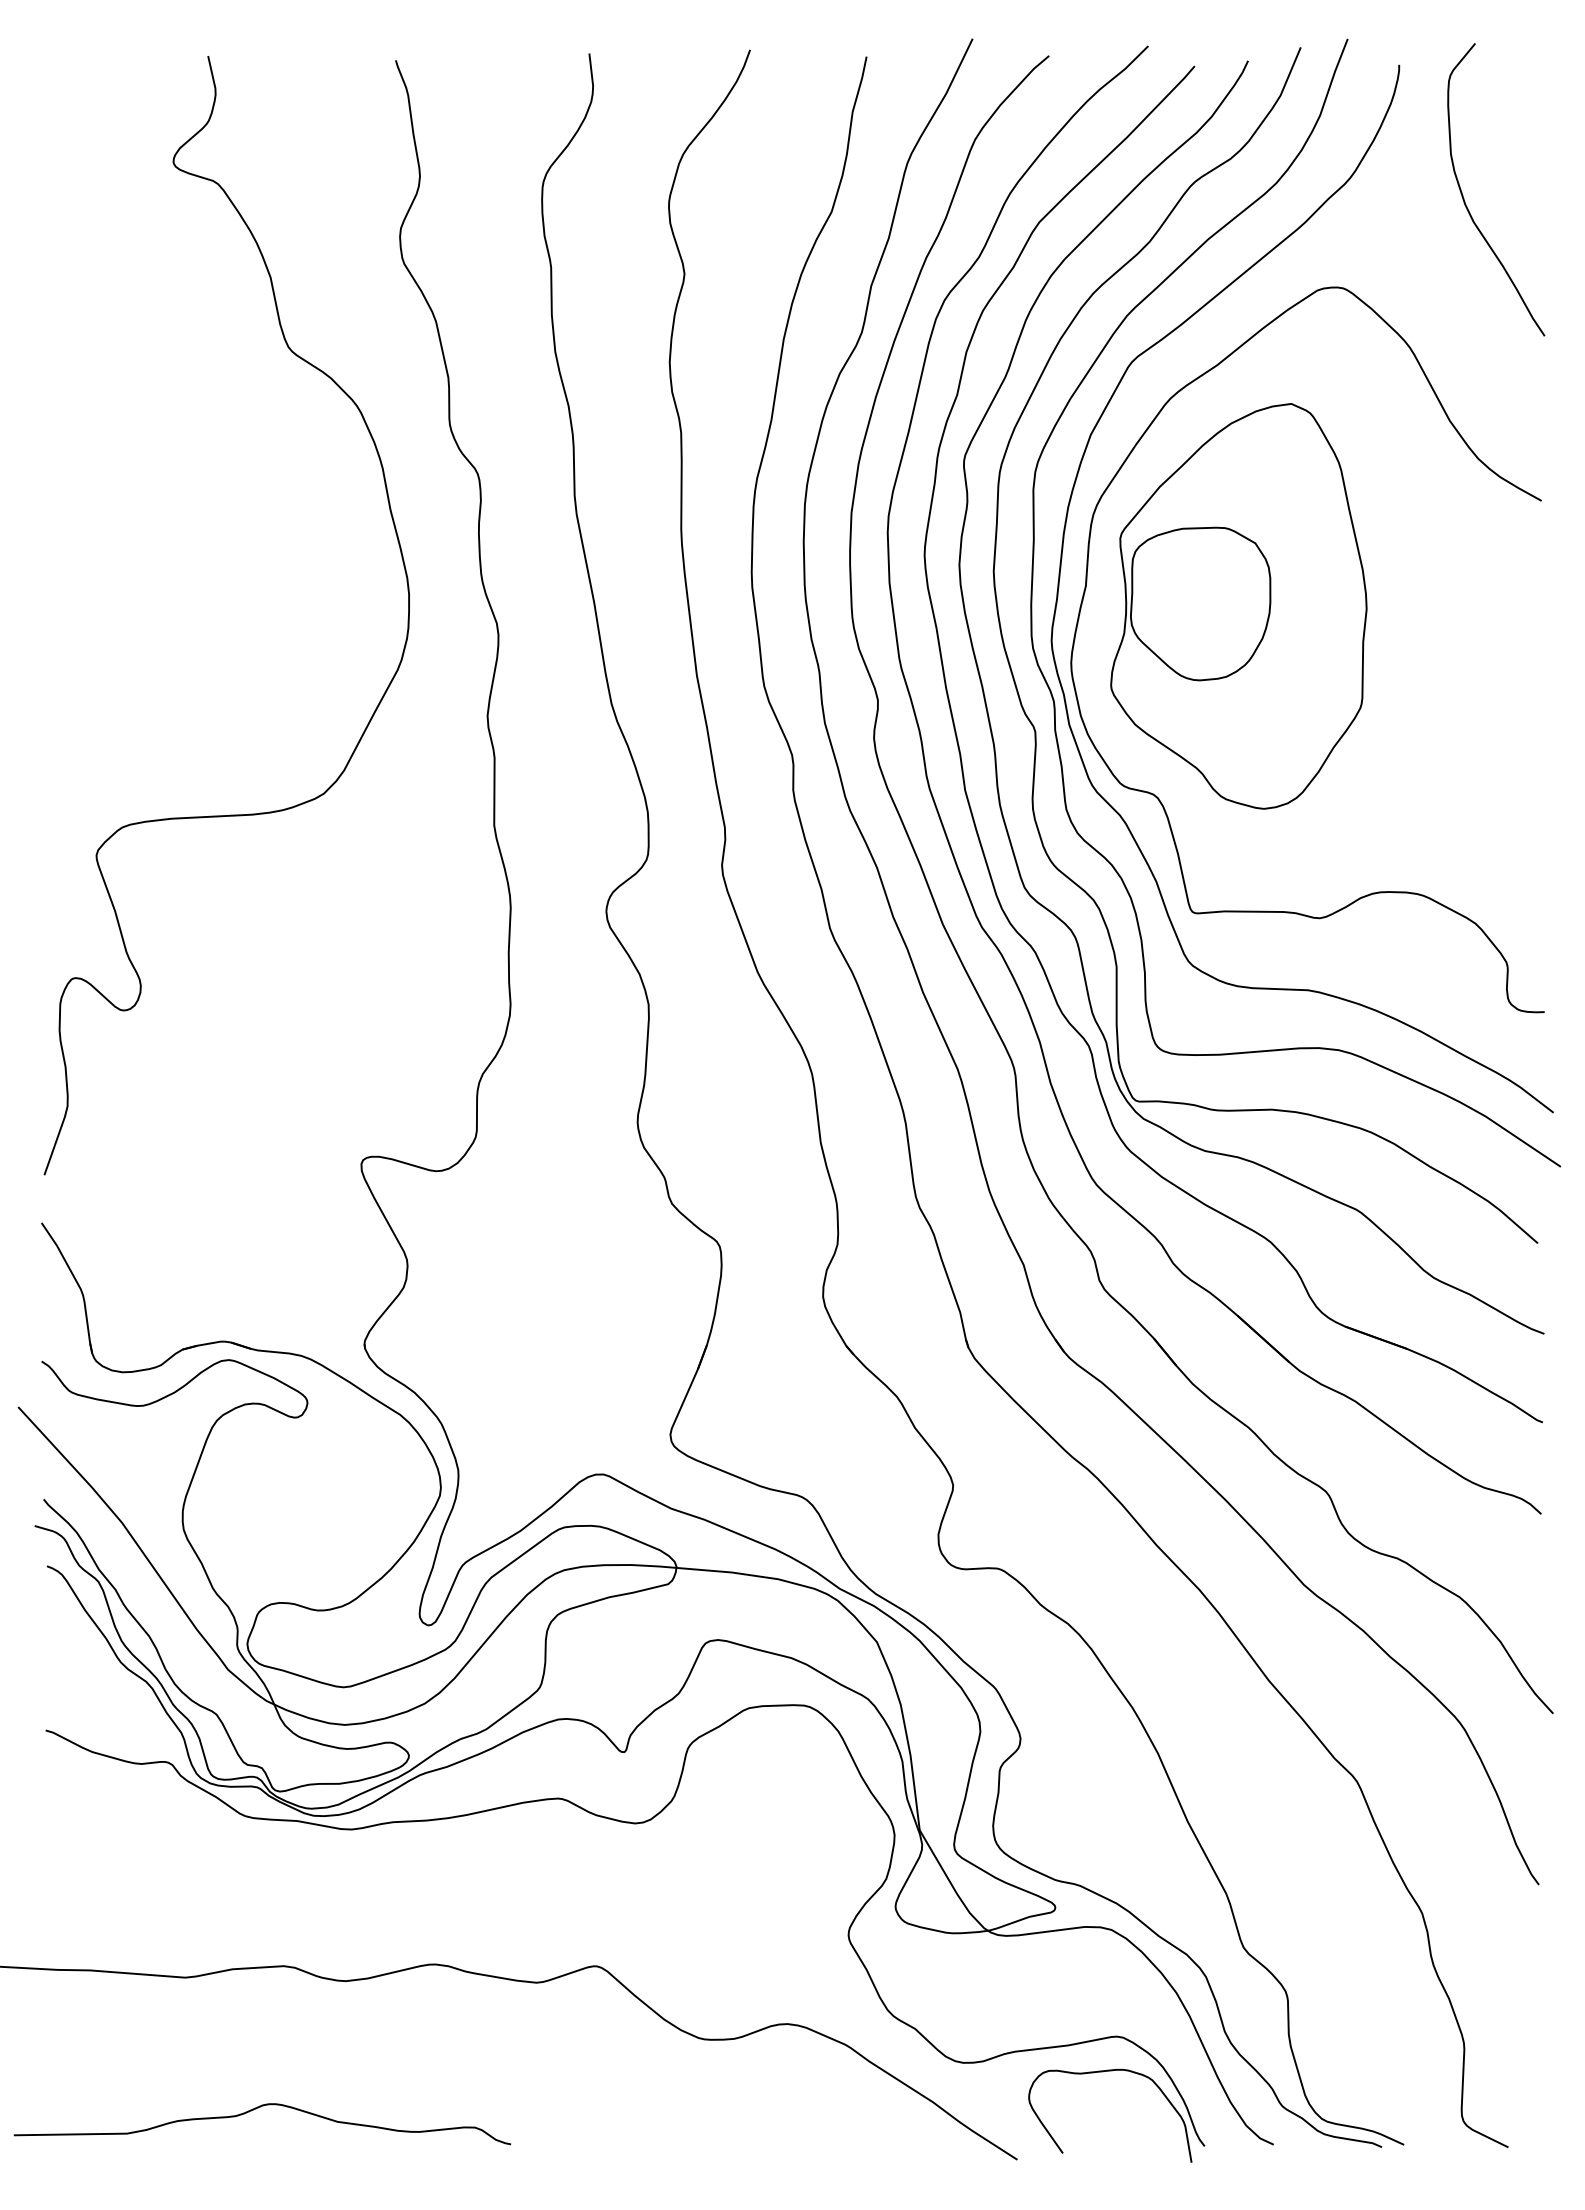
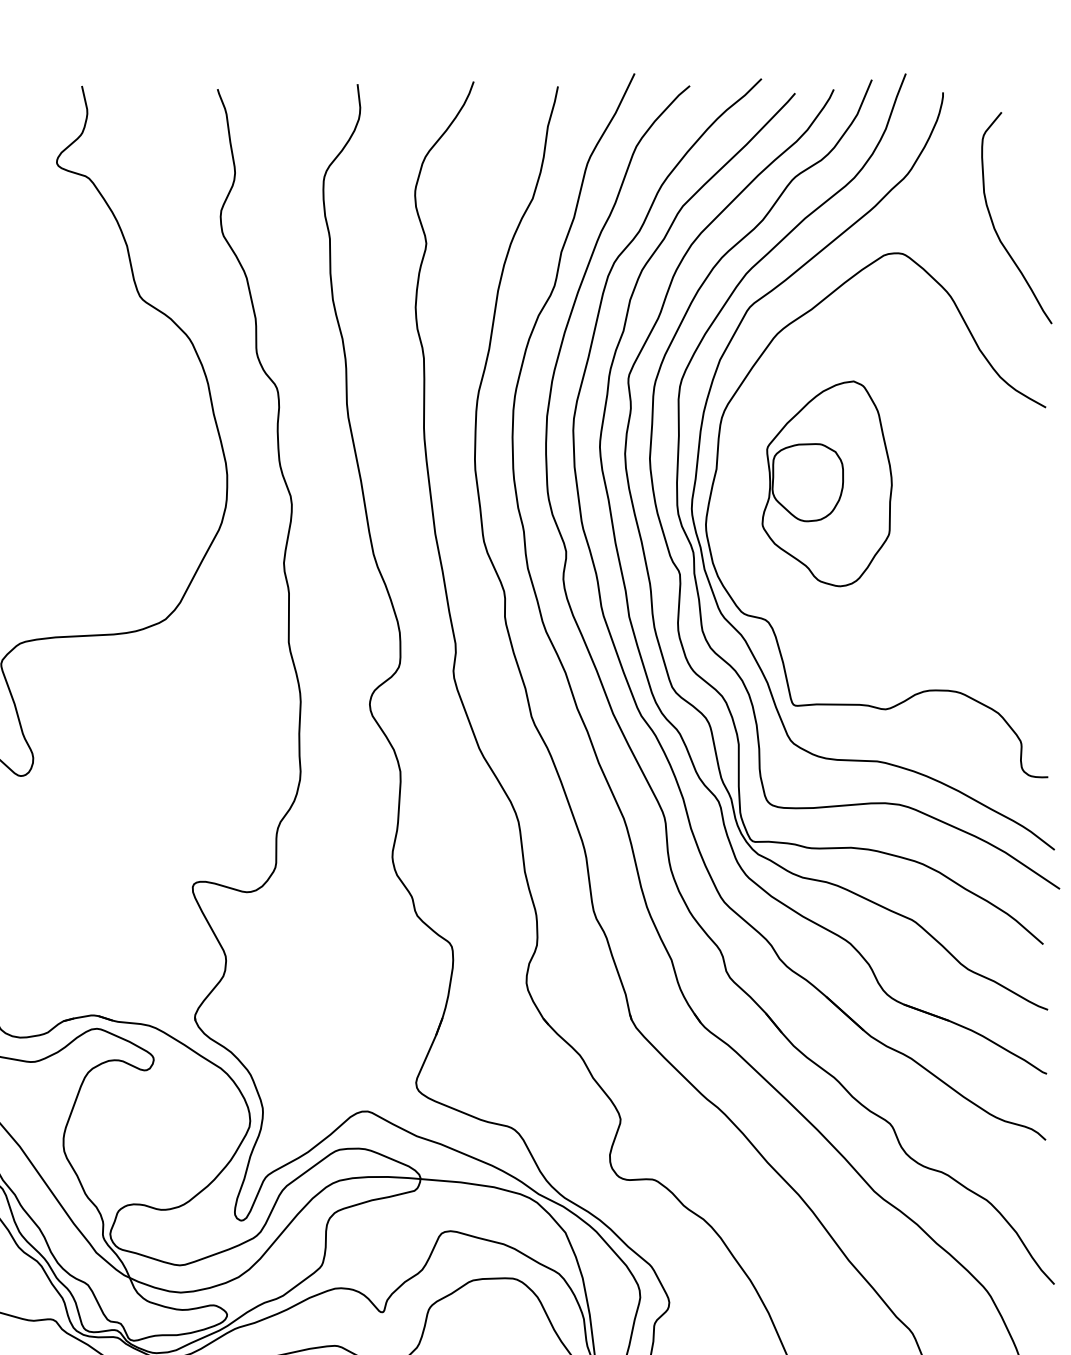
curve: (1464, 198) -> (993, 224), moved
part: (1238, 606) -> (826, 483), size x0.7

